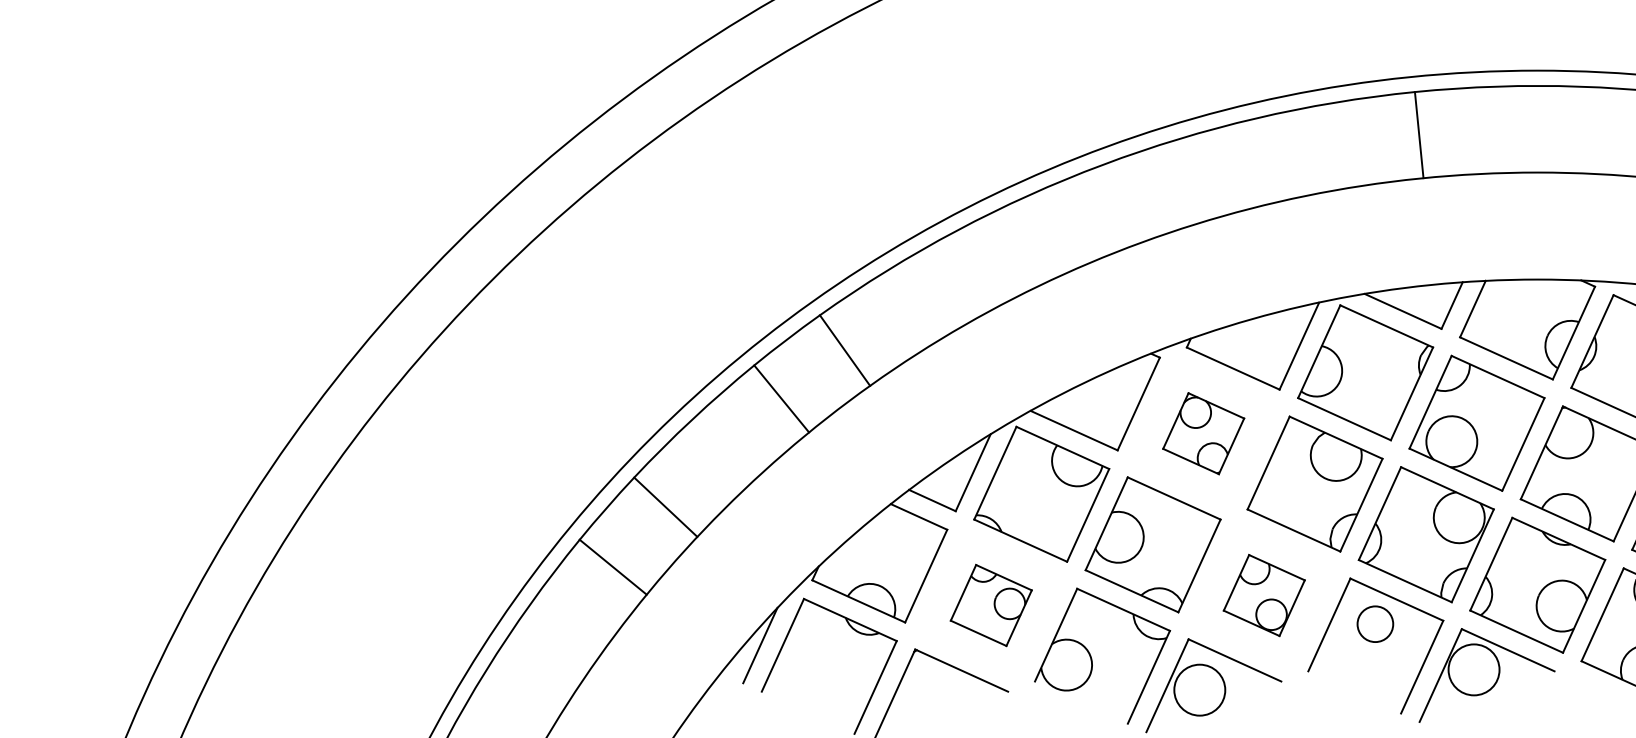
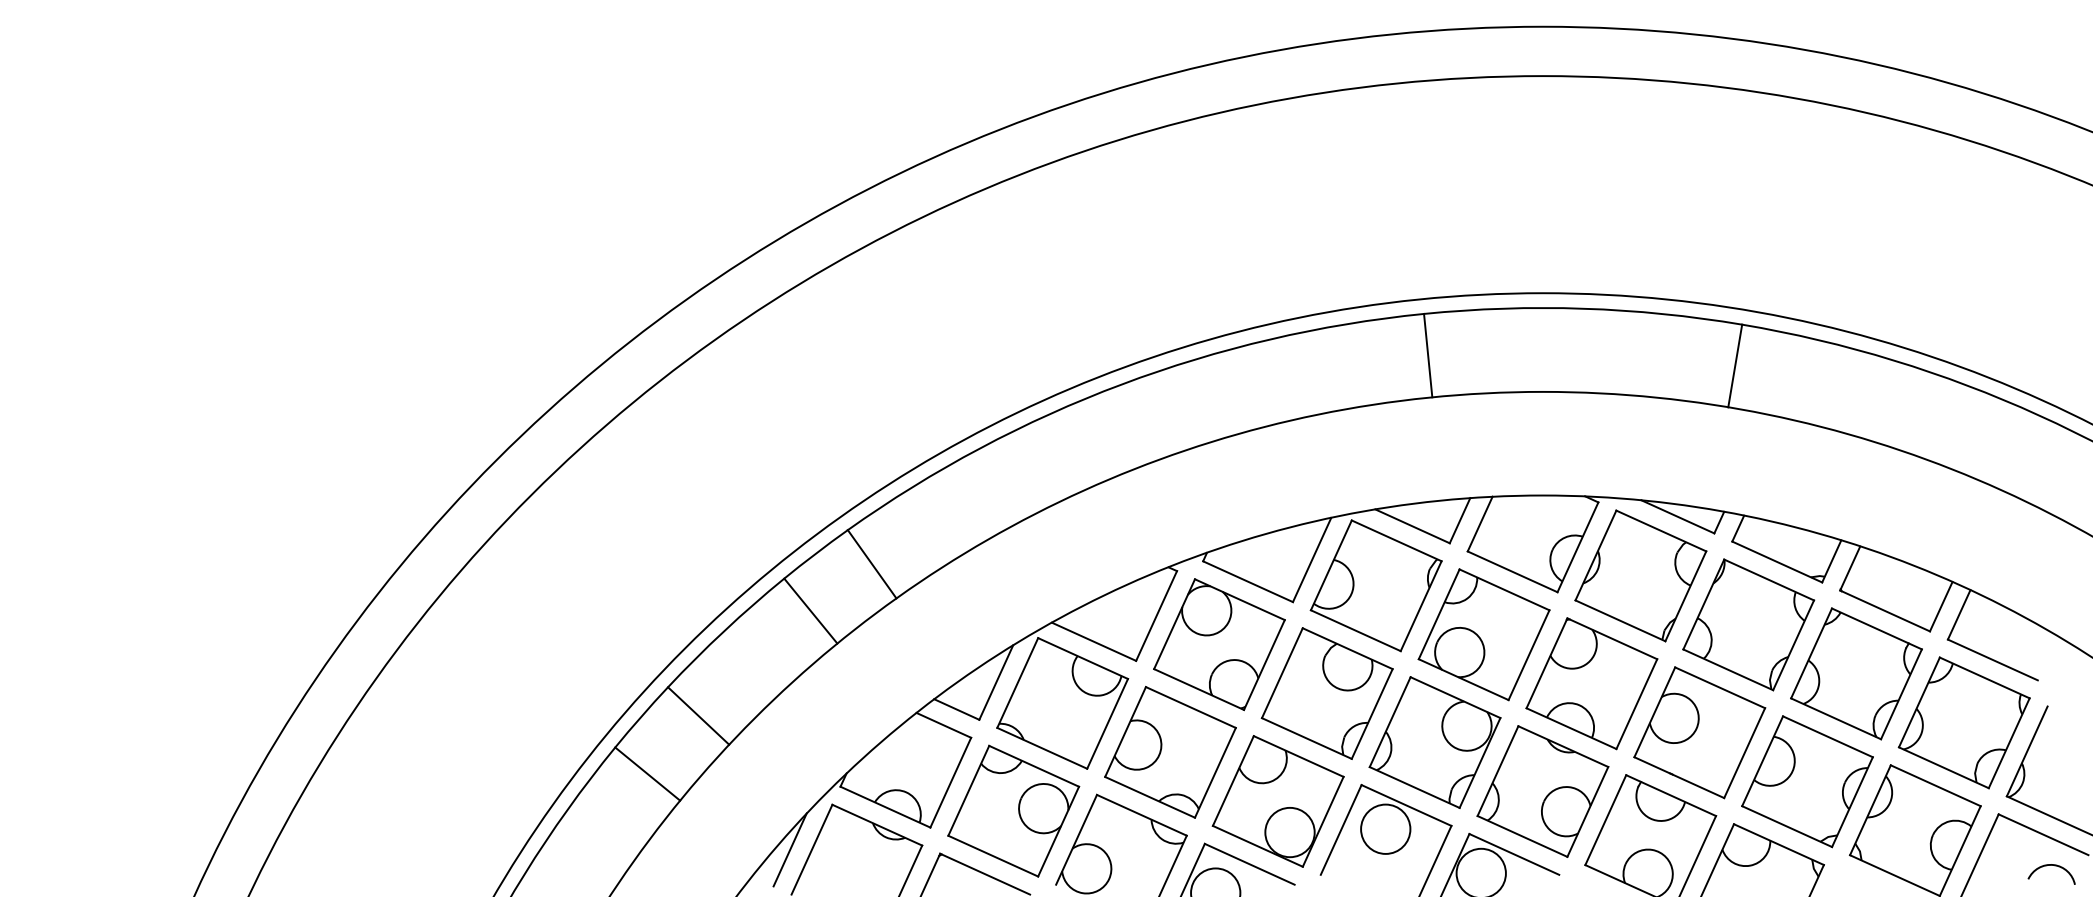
part: (1203, 433) -> (1219, 644), size x1.67
part: (1263, 595) -> (1277, 801), size x1.67
part: (990, 604) -> (1013, 810), size x1.67
circle: (1375, 623) -> (1385, 828), size x1.43

